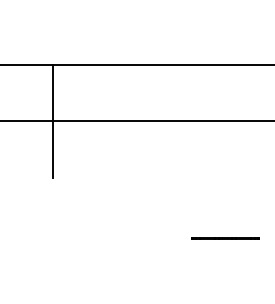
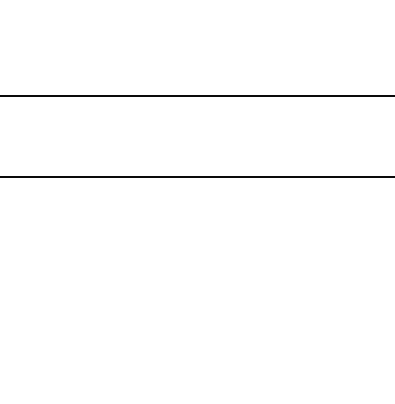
line: (52, 120) -> (67, 175), removed
line: (225, 238) -> (316, 345), removed

